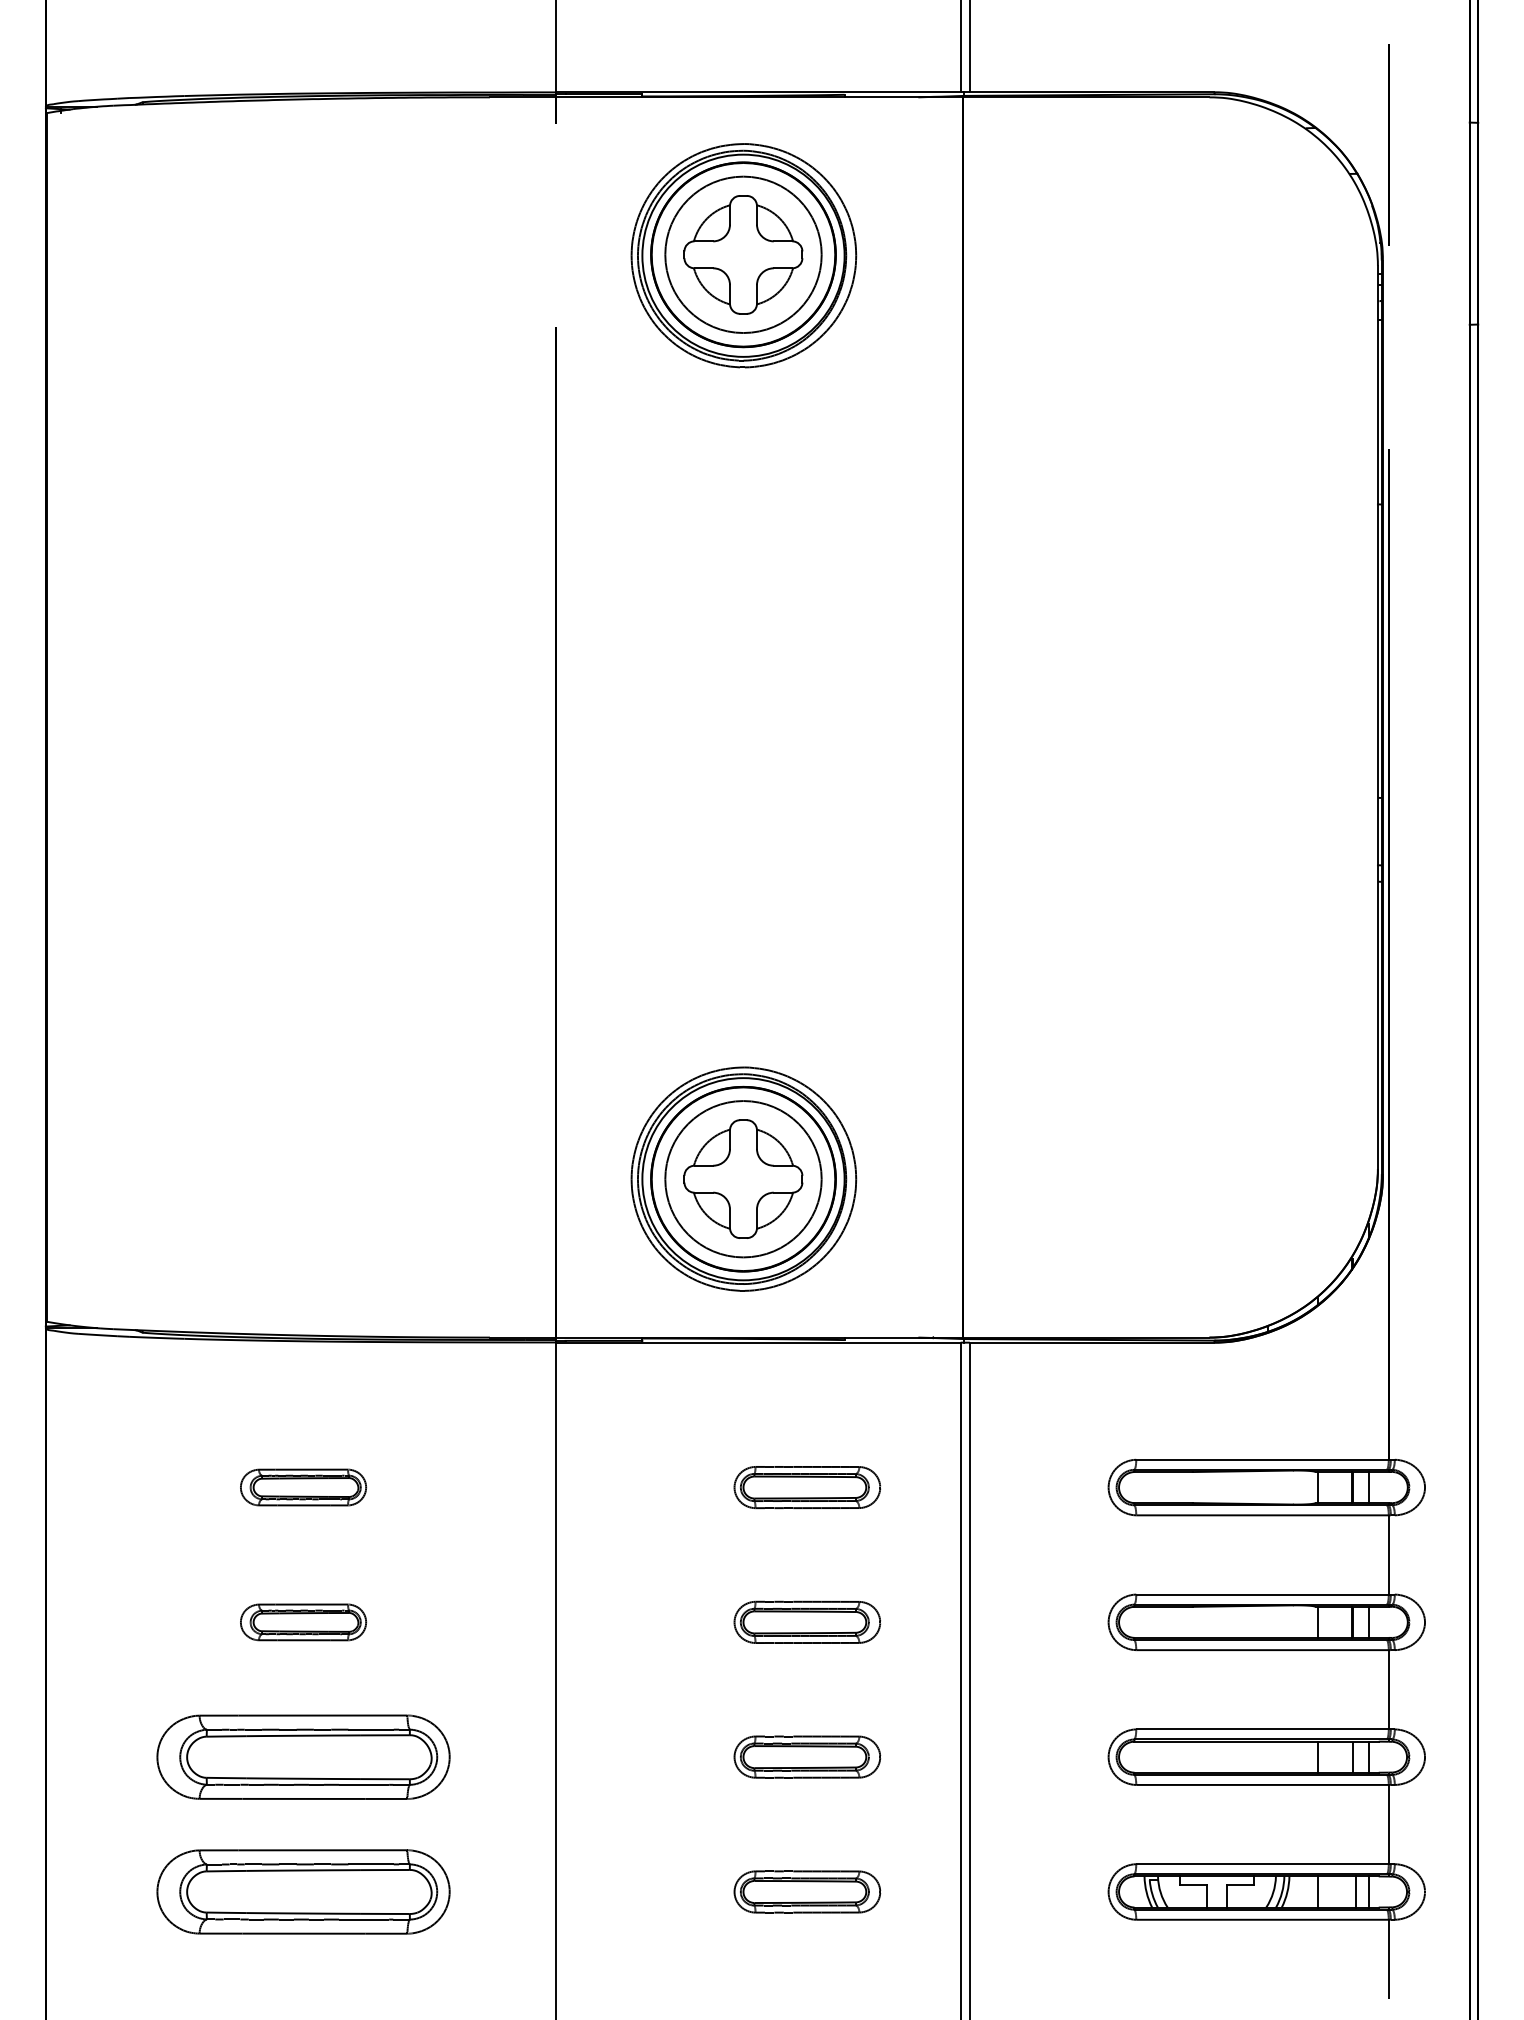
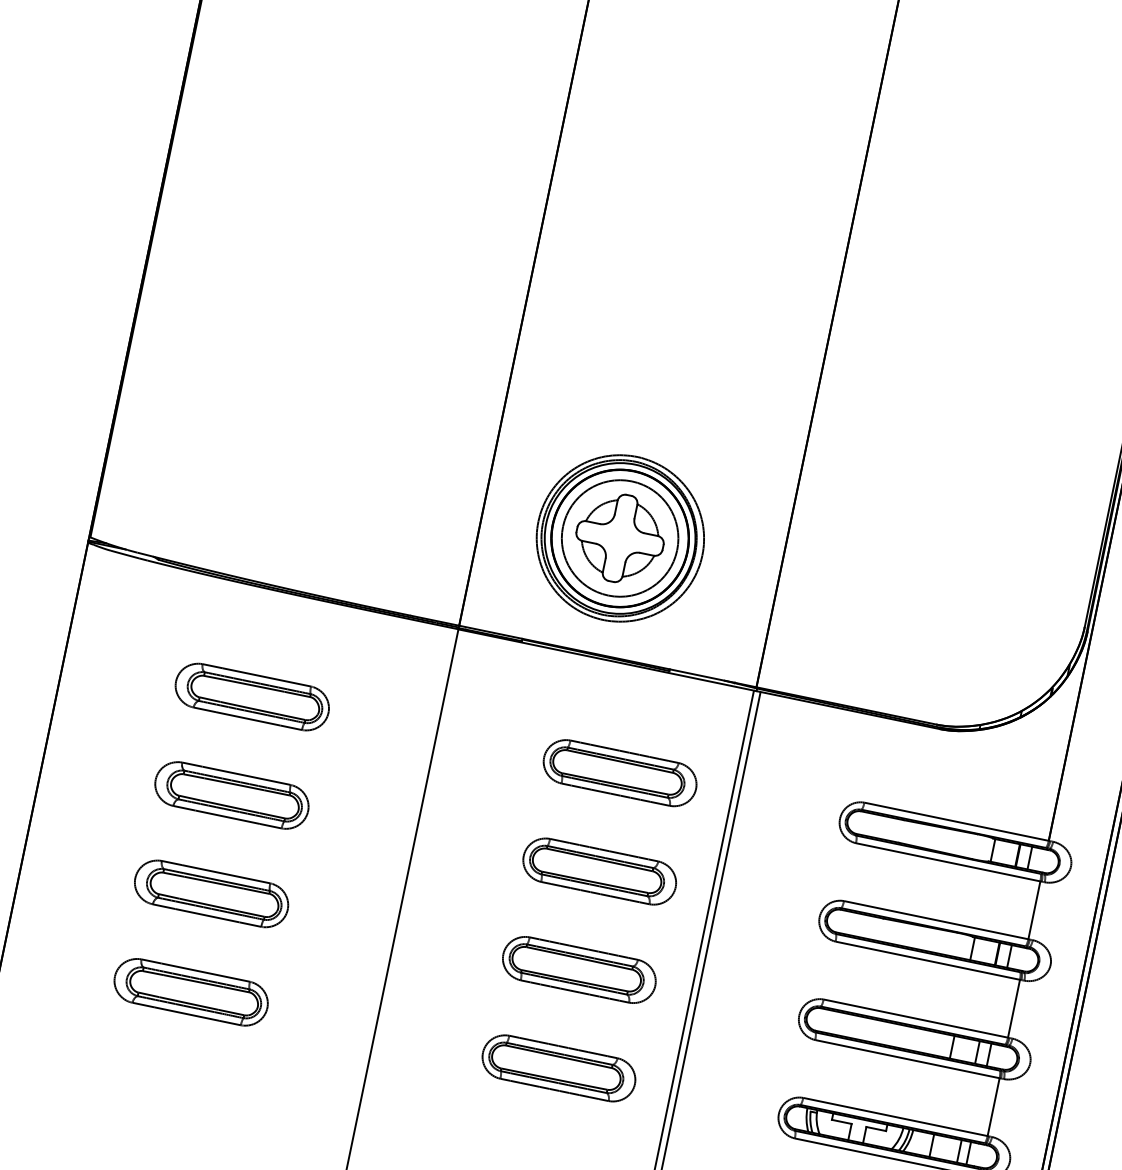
part: (303, 1487) -> (252, 697), size x1.67
part: (807, 1487) -> (620, 773), size x1.43
part: (303, 1622) -> (231, 795), size x1.67
part: (807, 1622) -> (599, 871), size x1.43
part: (303, 1756) -> (211, 893), size x0.71
part: (807, 1756) -> (579, 969), size x1.43
part: (303, 1891) -> (191, 991), size x0.71
part: (807, 1891) -> (559, 1068), size x1.43

